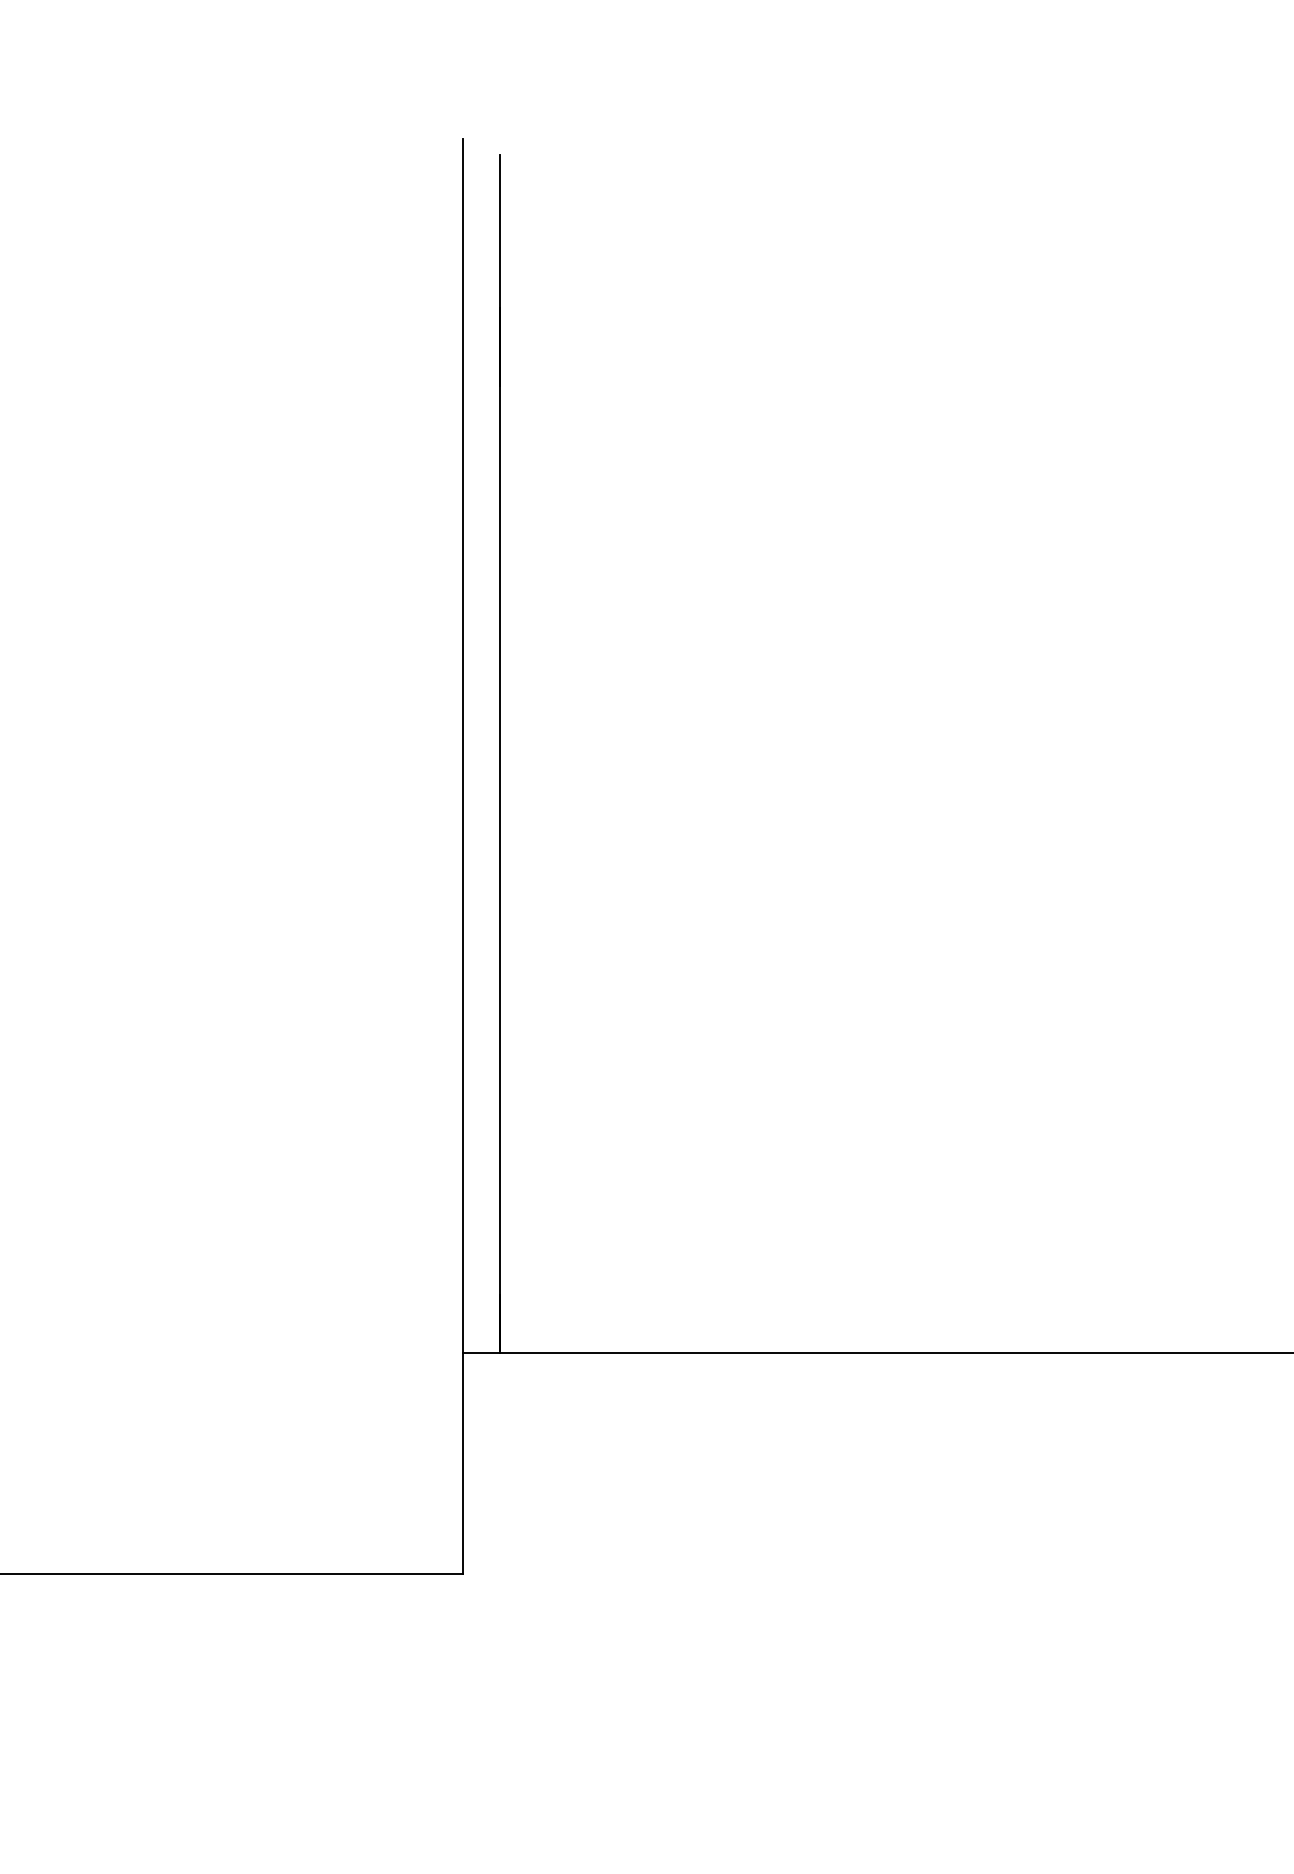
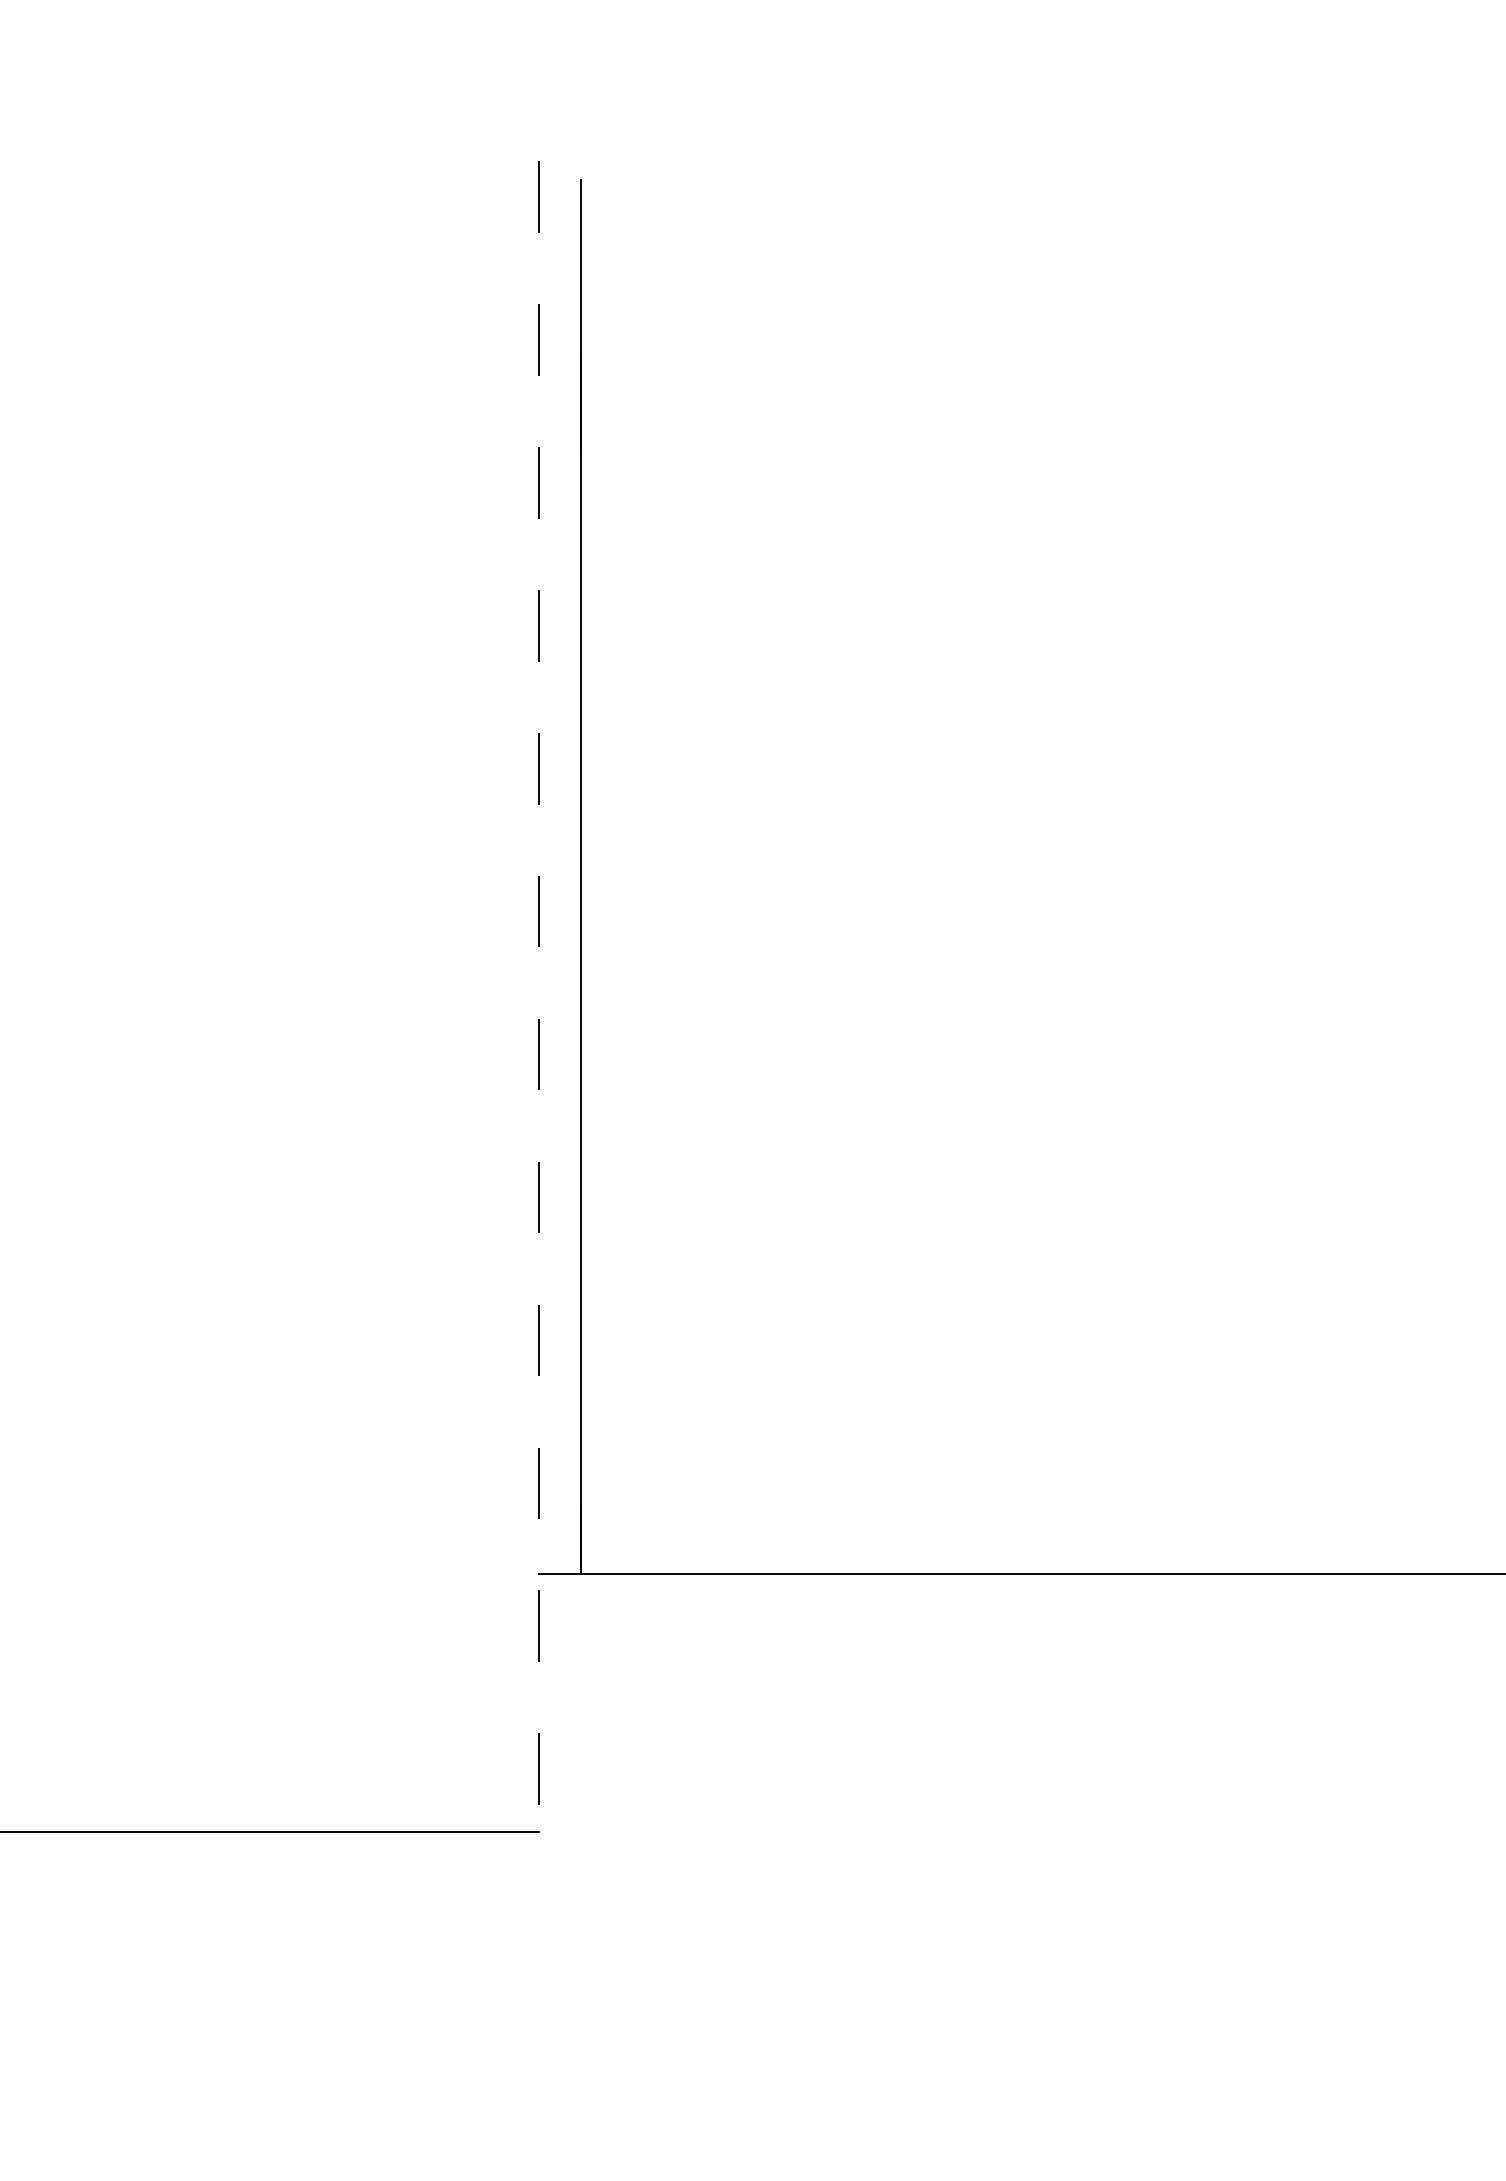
line: (462, 856) -> (538, 996), solid -> dashed

